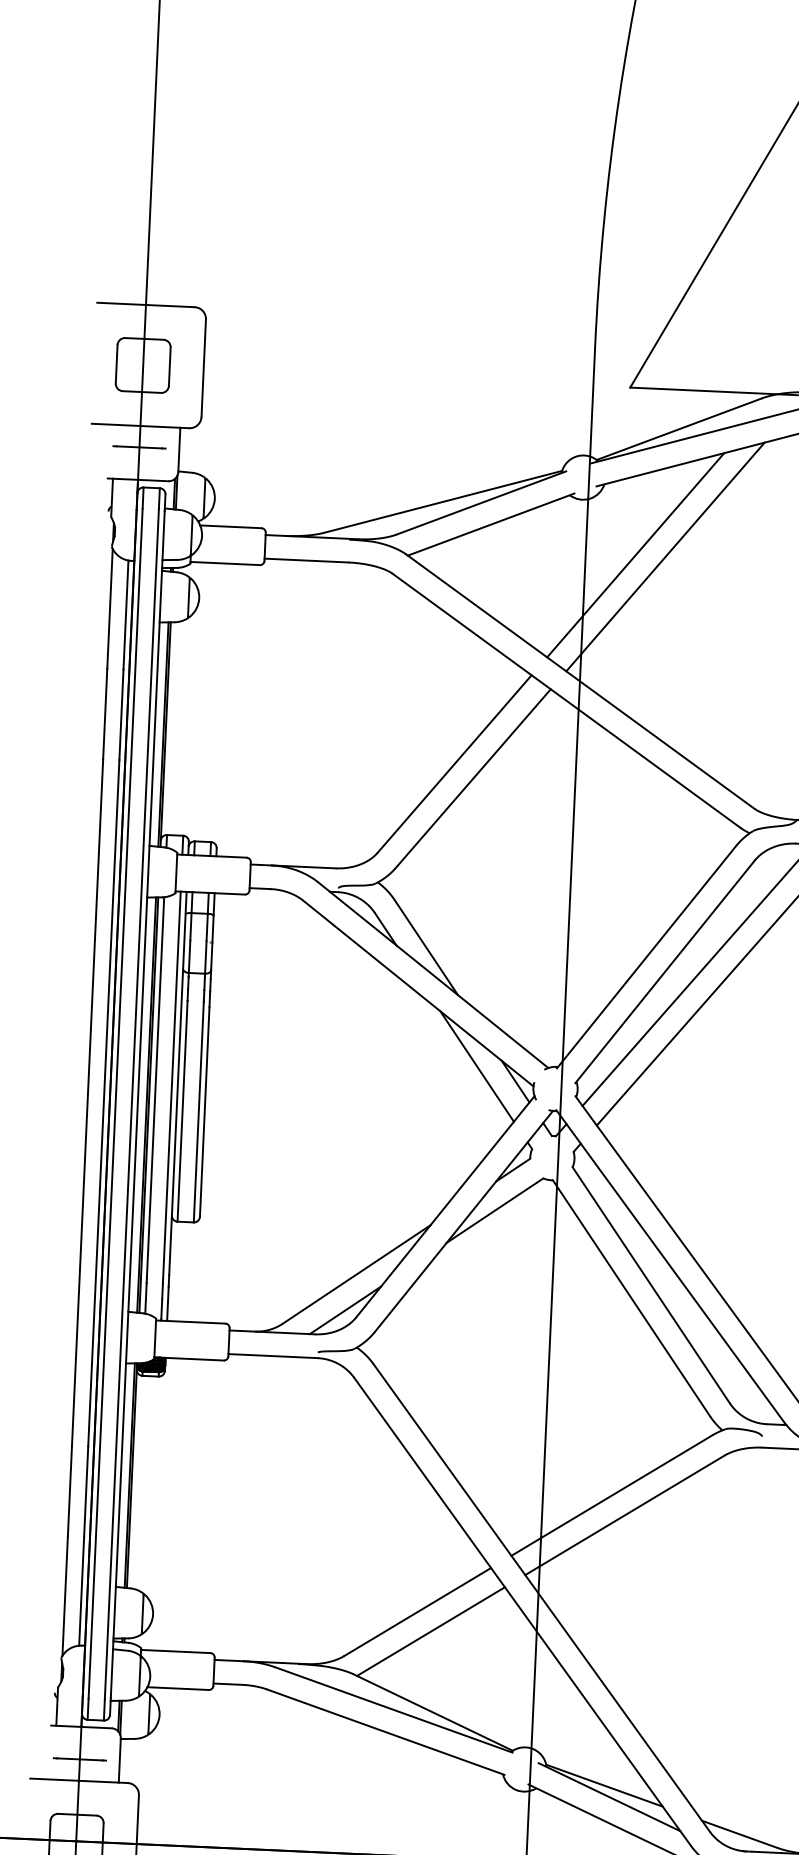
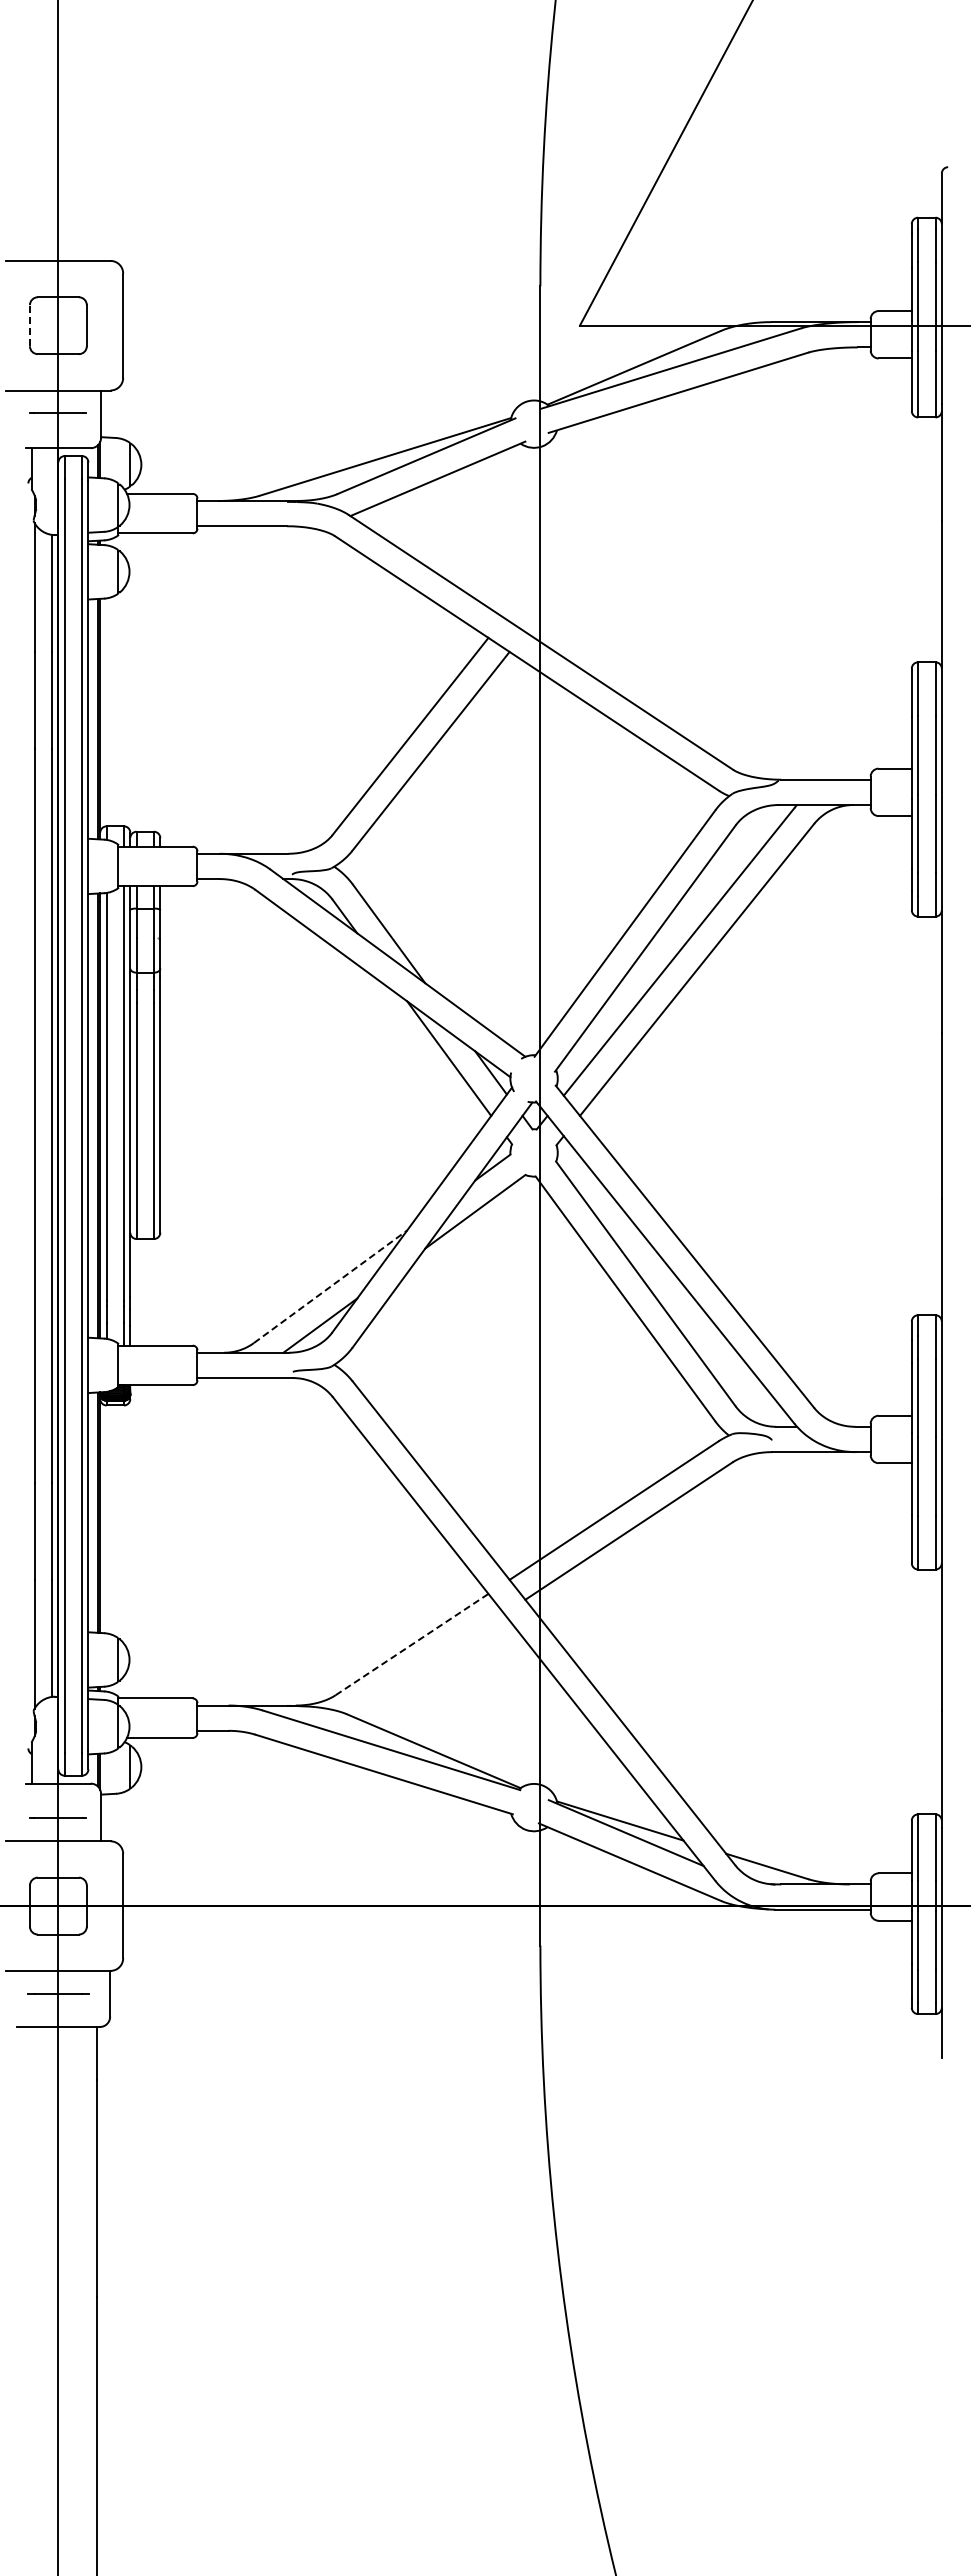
line: (116, 364) -> (29, 325), solid -> dashed
line: (635, 555) -> (593, 504), removed
line: (665, 557) -> (625, 505), removed
line: (356, 1274) -> (330, 1286), solid -> dashed
line: (417, 1612) -> (412, 1644), solid -> dashed
line: (431, 1631) -> (427, 1664), removed

